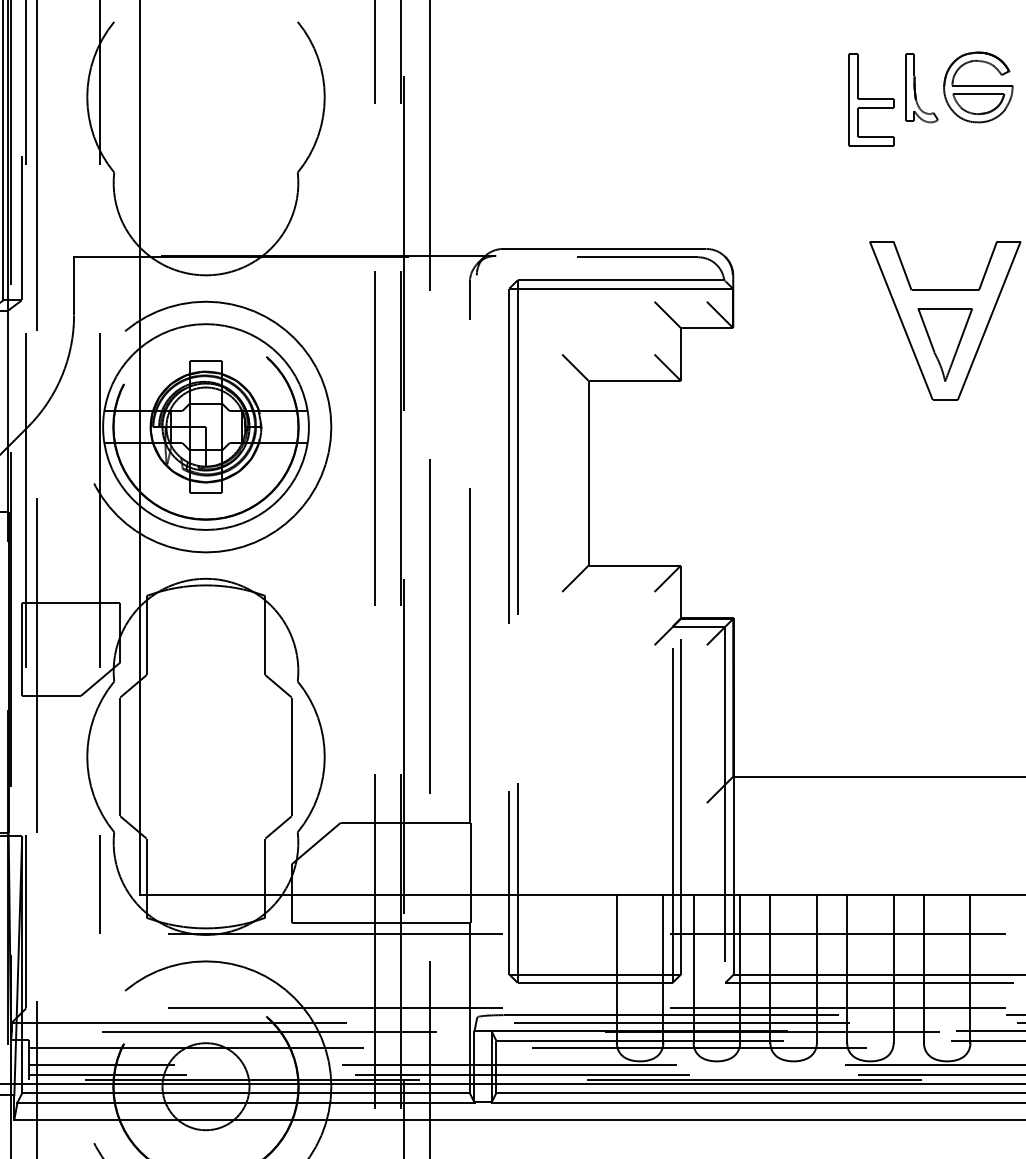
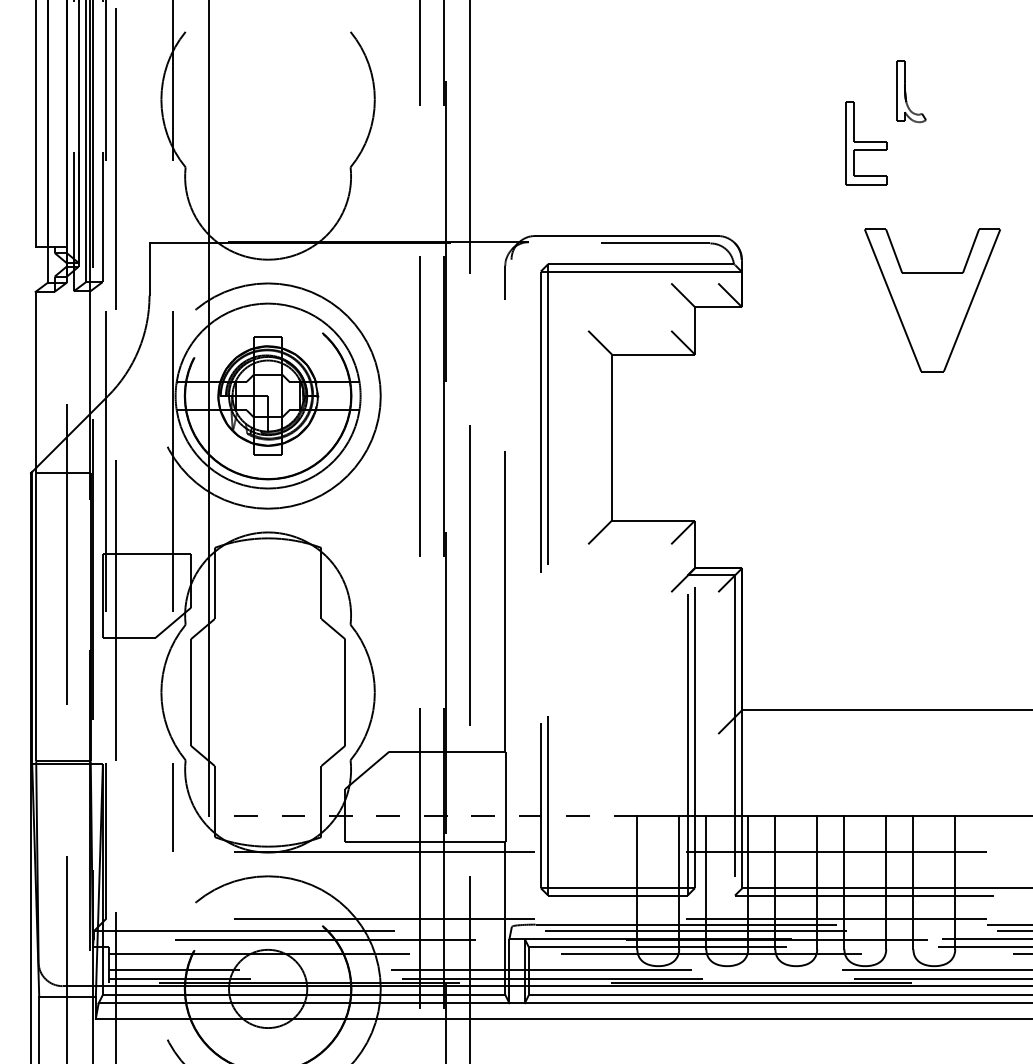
part: (977, 87) -> (961, 90), removed
part: (871, 100) -> (866, 143), moved
part: (945, 345) -> (932, 322), removed
line: (377, 894) -> (422, 816), solid -> dashed

